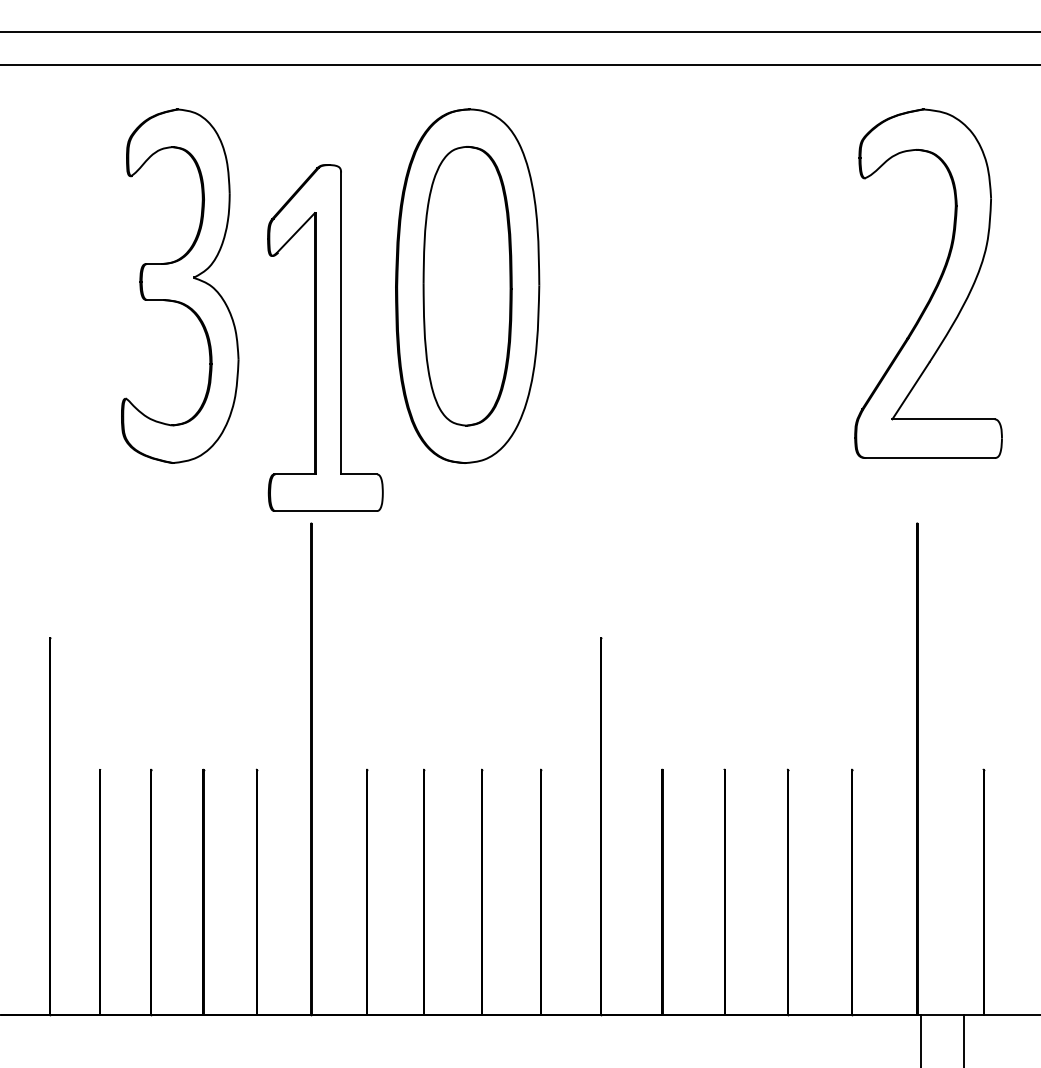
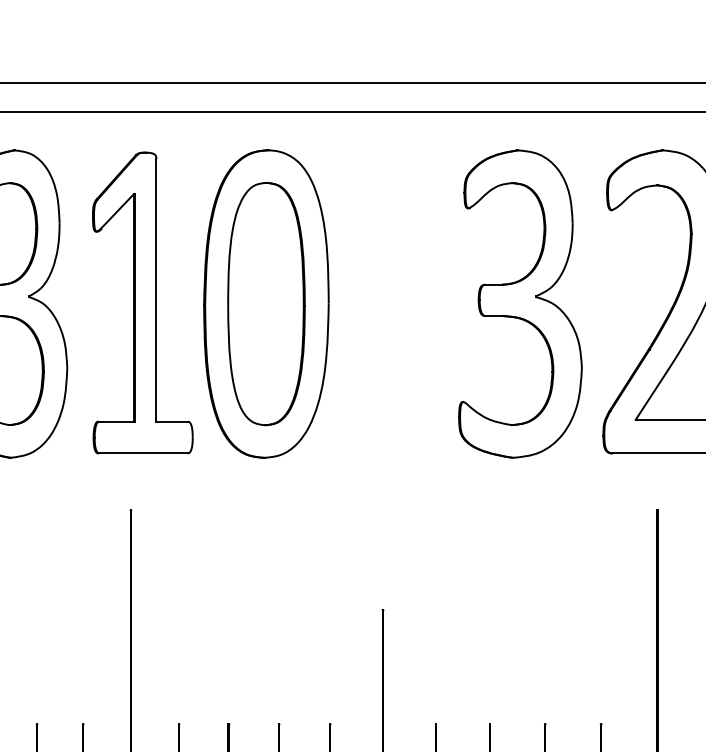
part: (759, 285) -> (520, 303), added
part: (325, 337) -> (142, 302), moved

